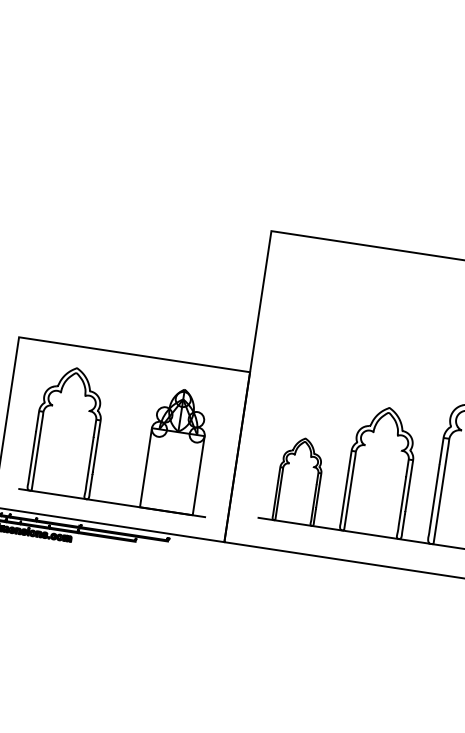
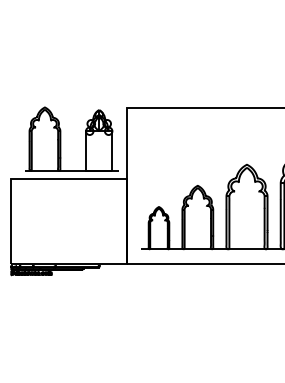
part: (100, 435) -> (61, 138), moved

